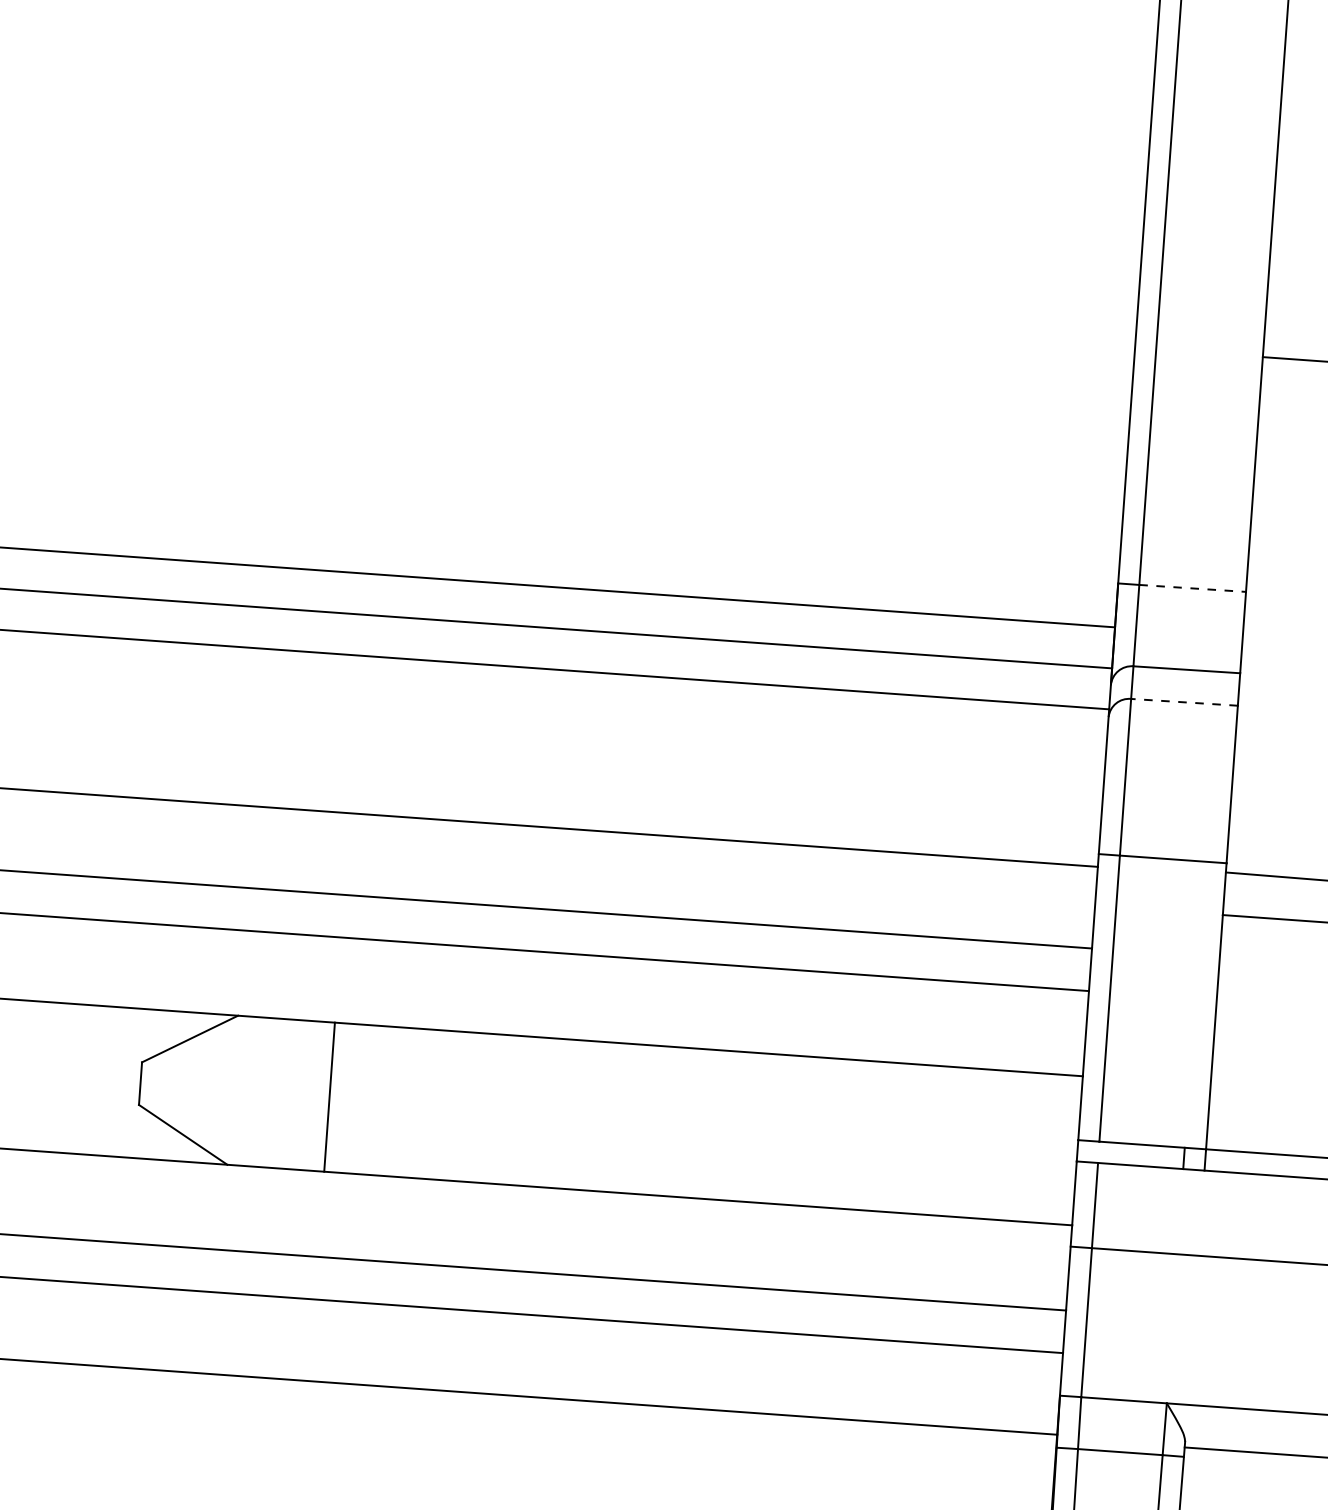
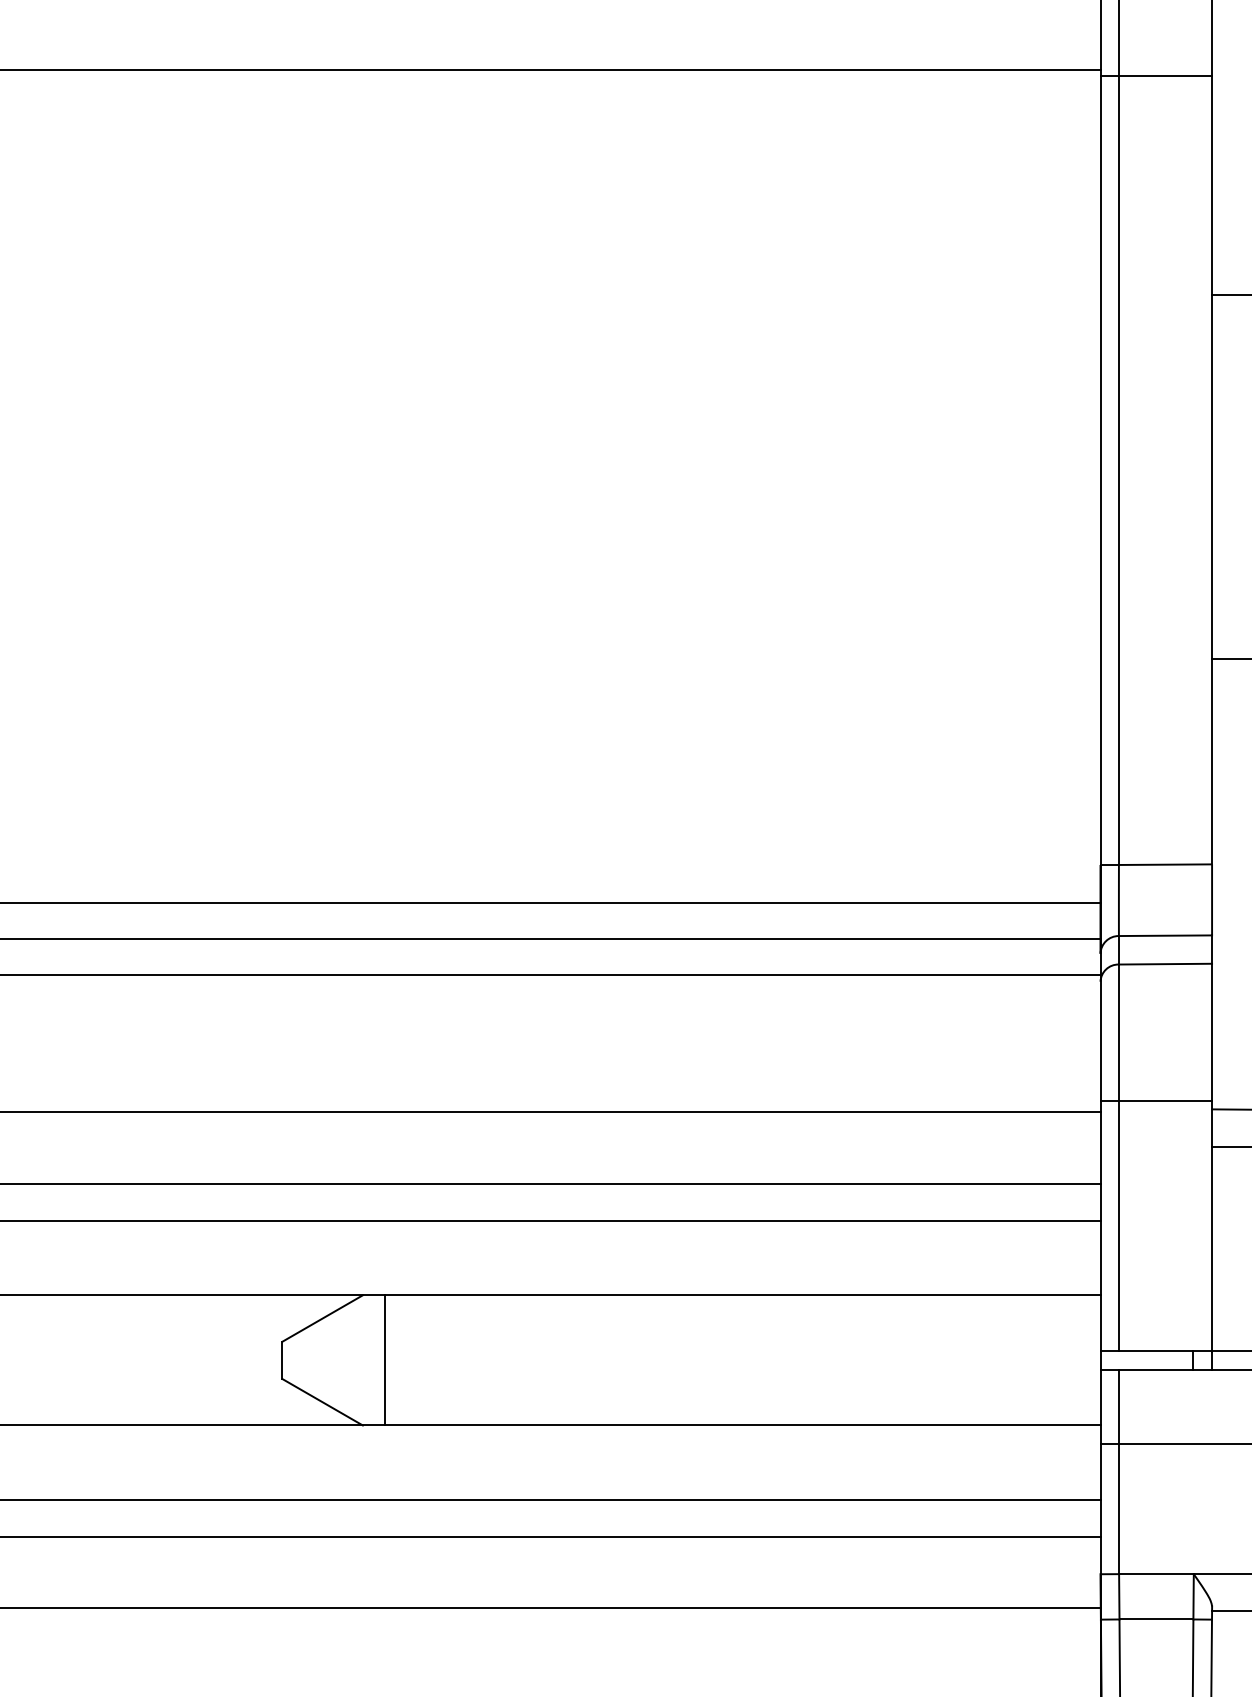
line: (1192, 588) -> (1165, 864), dashed -> solid
line: (1184, 702) -> (1165, 964), dashed -> solid
line: (329, 1097) -> (385, 1360), moved

